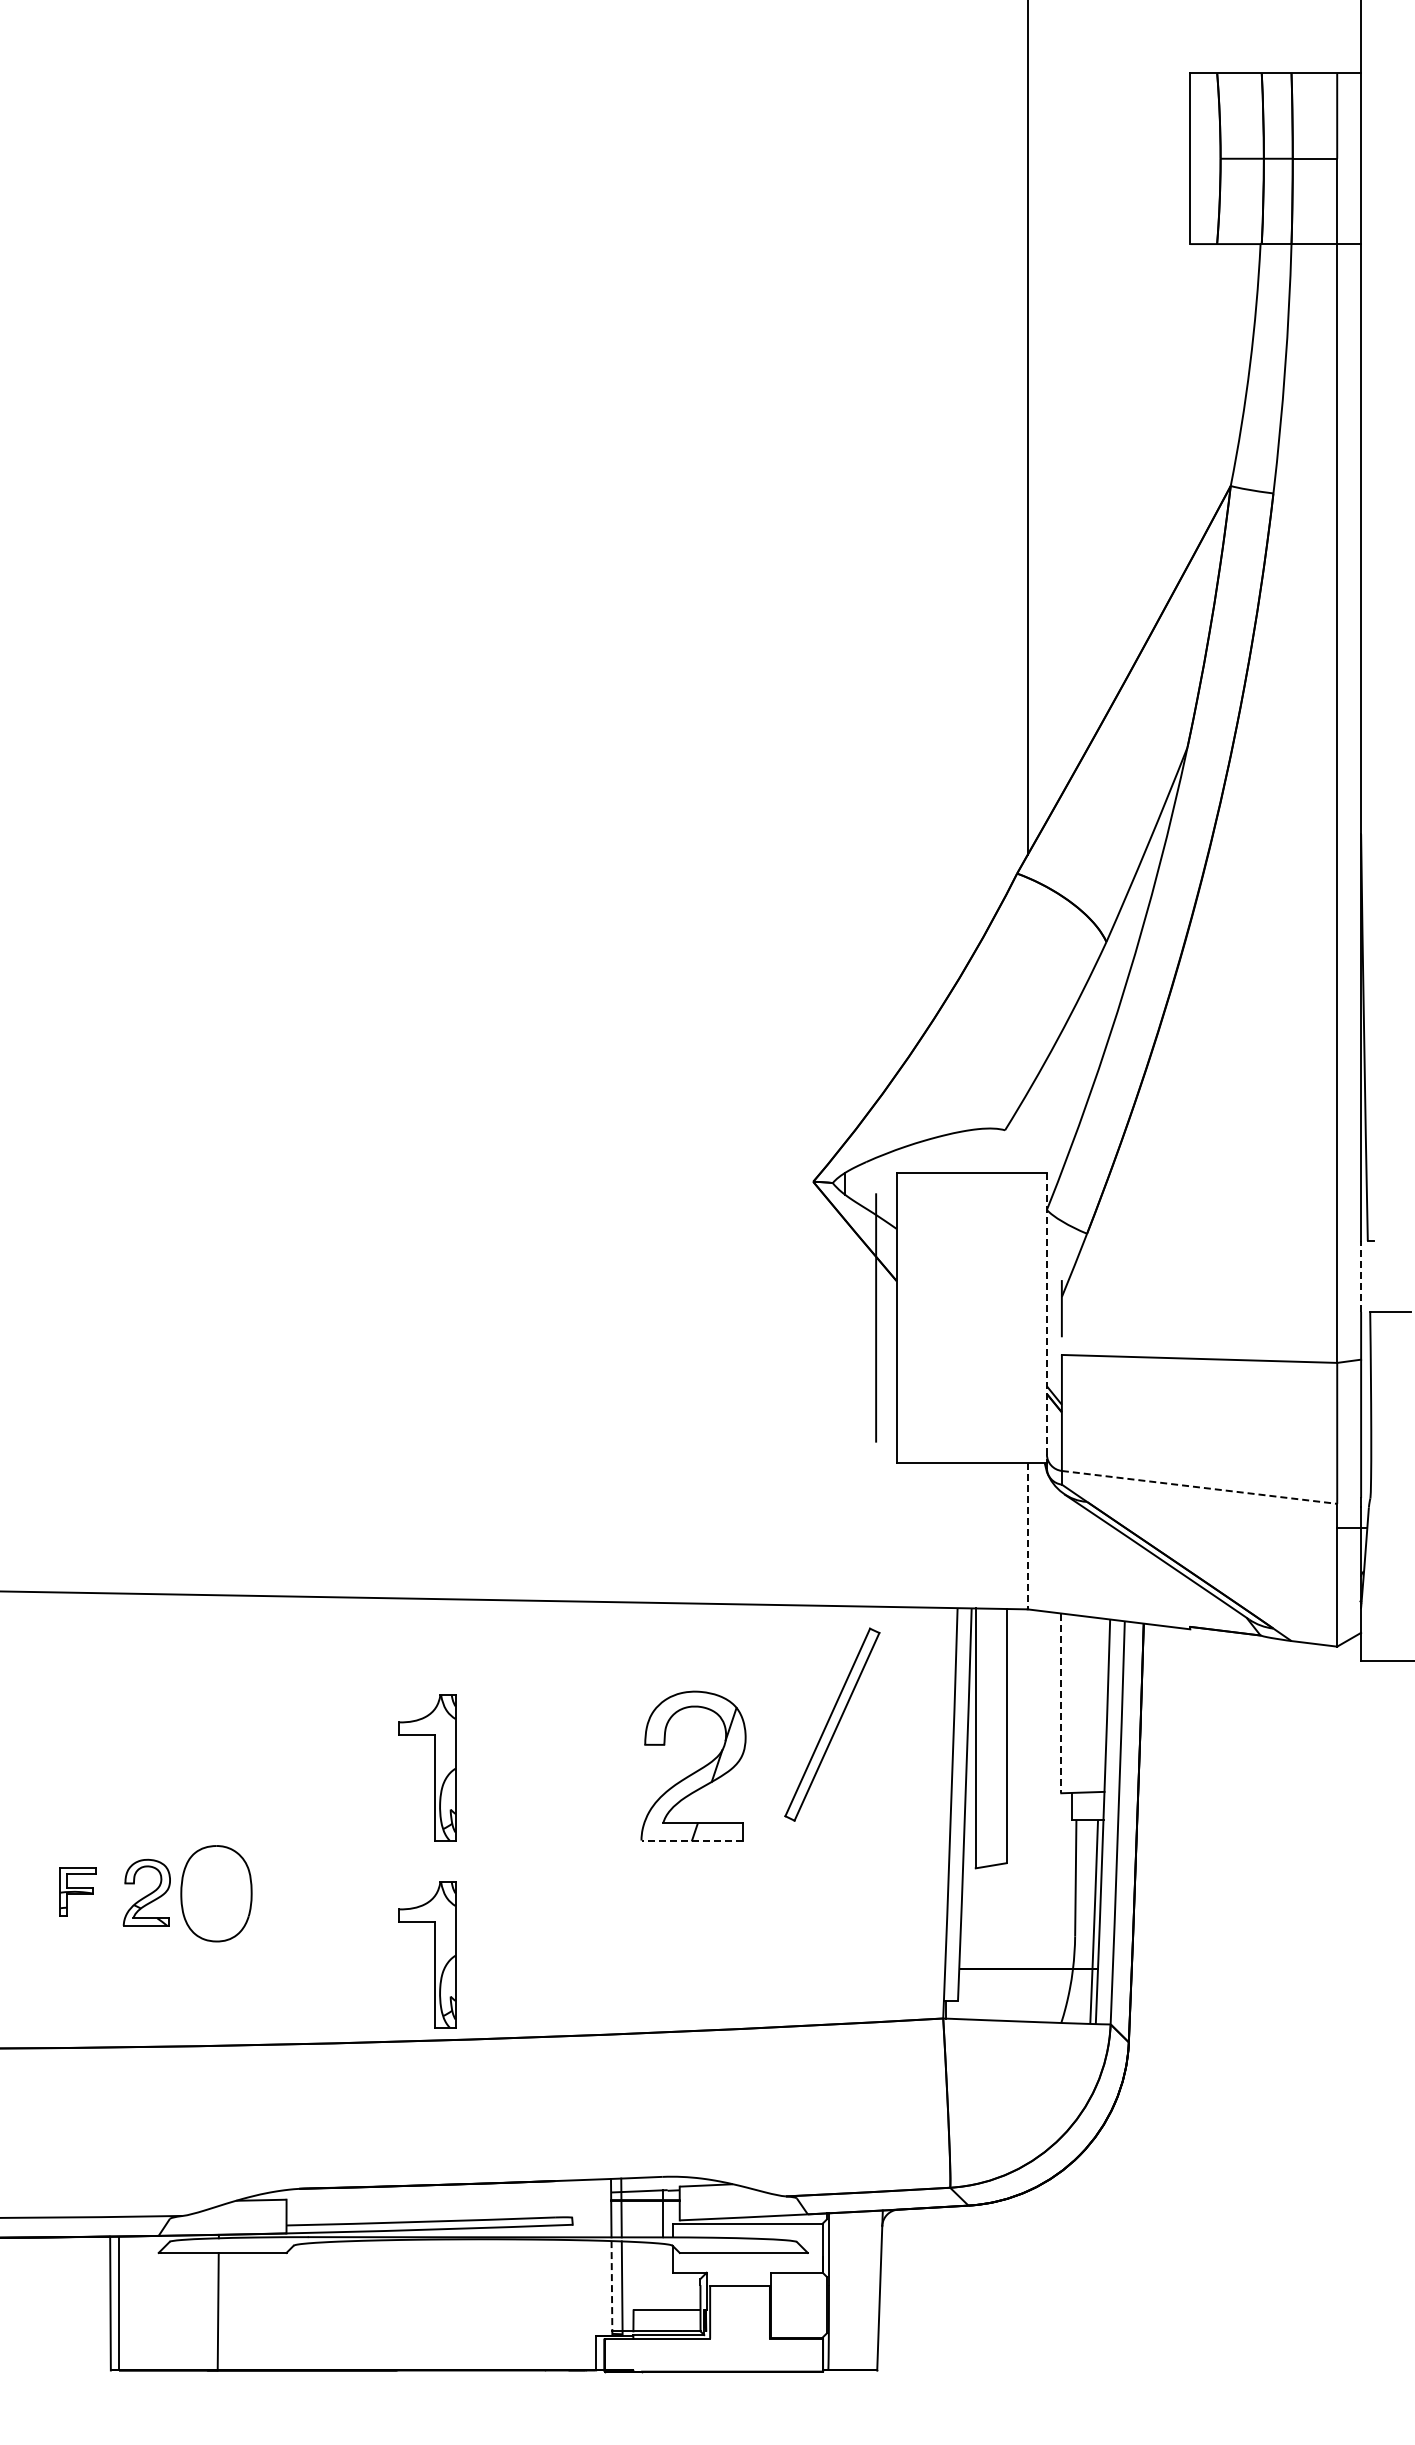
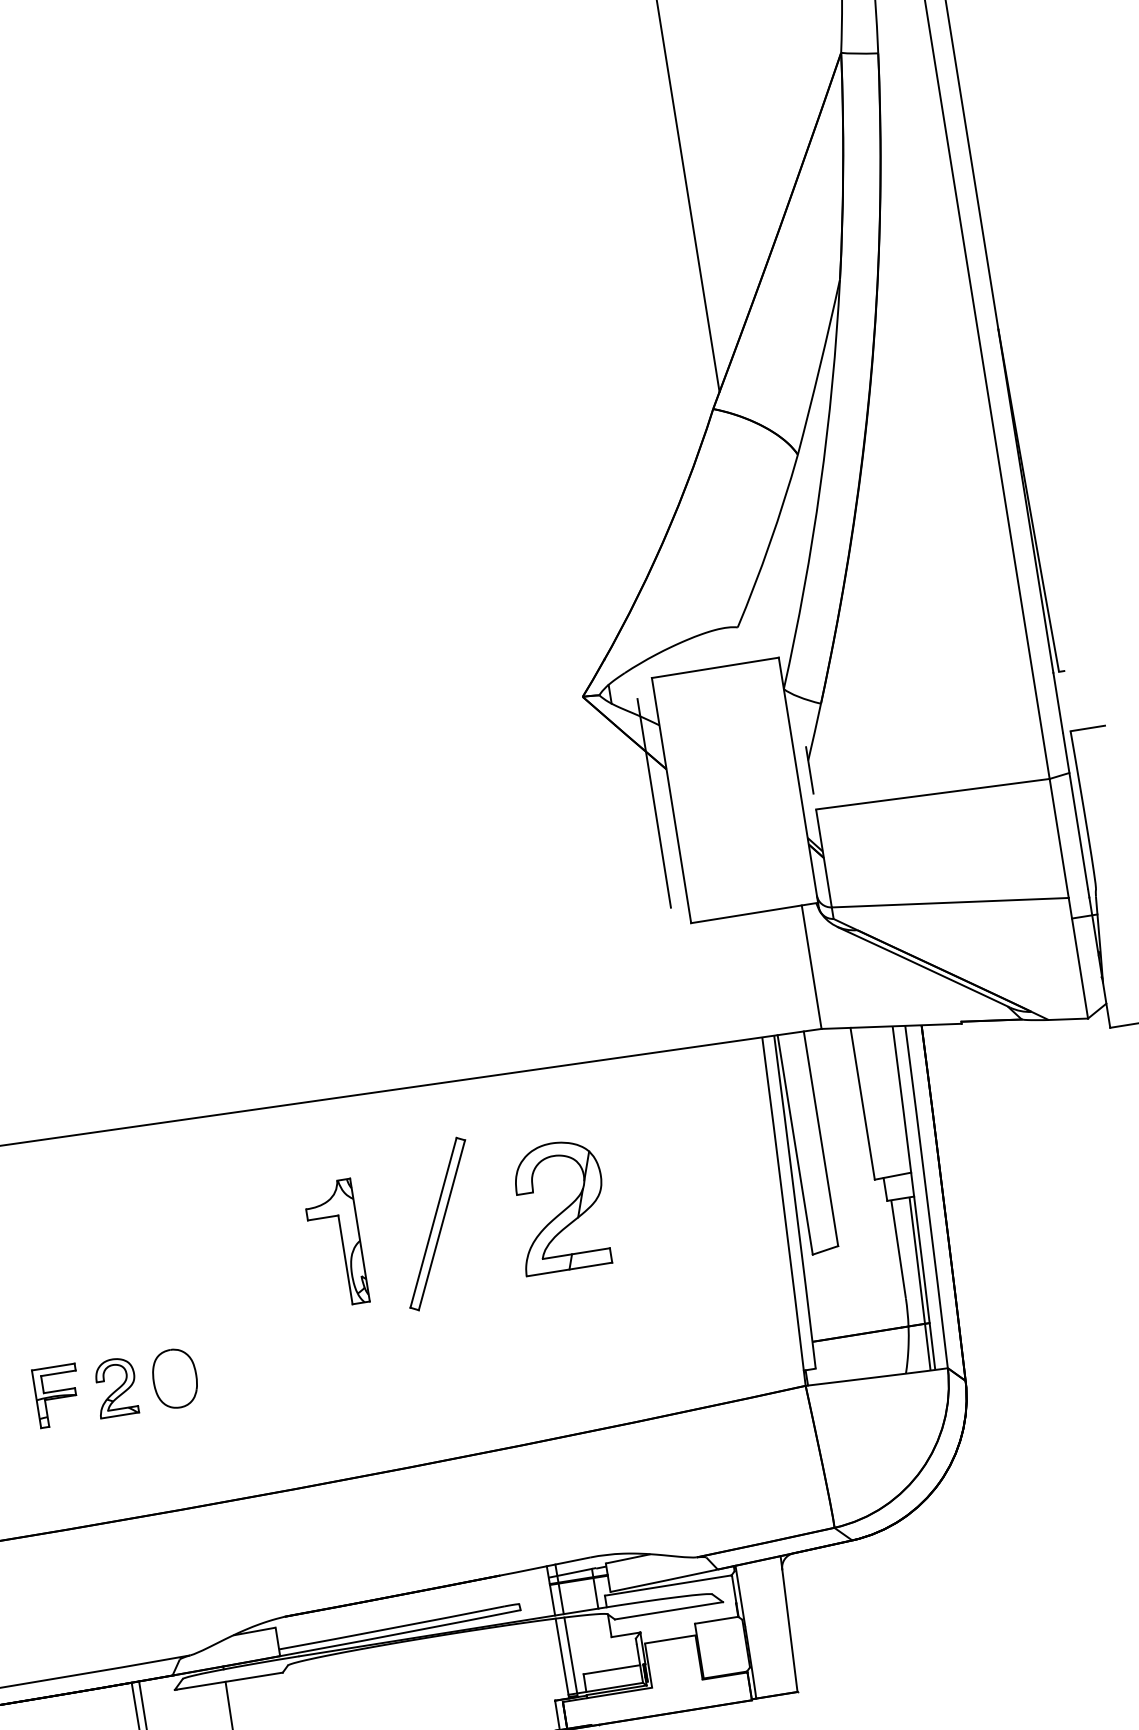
line: (1361, 1276) -> (1058, 702), dashed -> solid
line: (1046, 1318) -> (798, 780), dashed -> solid
line: (1199, 1487) -> (950, 902), dashed -> solid
line: (1027, 1536) -> (811, 967), dashed -> solid
line: (1061, 1703) -> (862, 1103), dashed -> solid
part: (832, 1724) -> (437, 1223), moved
line: (692, 1840) -> (569, 1269), dashed -> solid
part: (77, 1891) -> (57, 1395), size x1.43
part: (216, 1893) -> (175, 1378), size x0.71
part: (434, 1954) -> (367, 1400), removed
line: (611, 2288) -> (562, 1658), dashed -> solid

